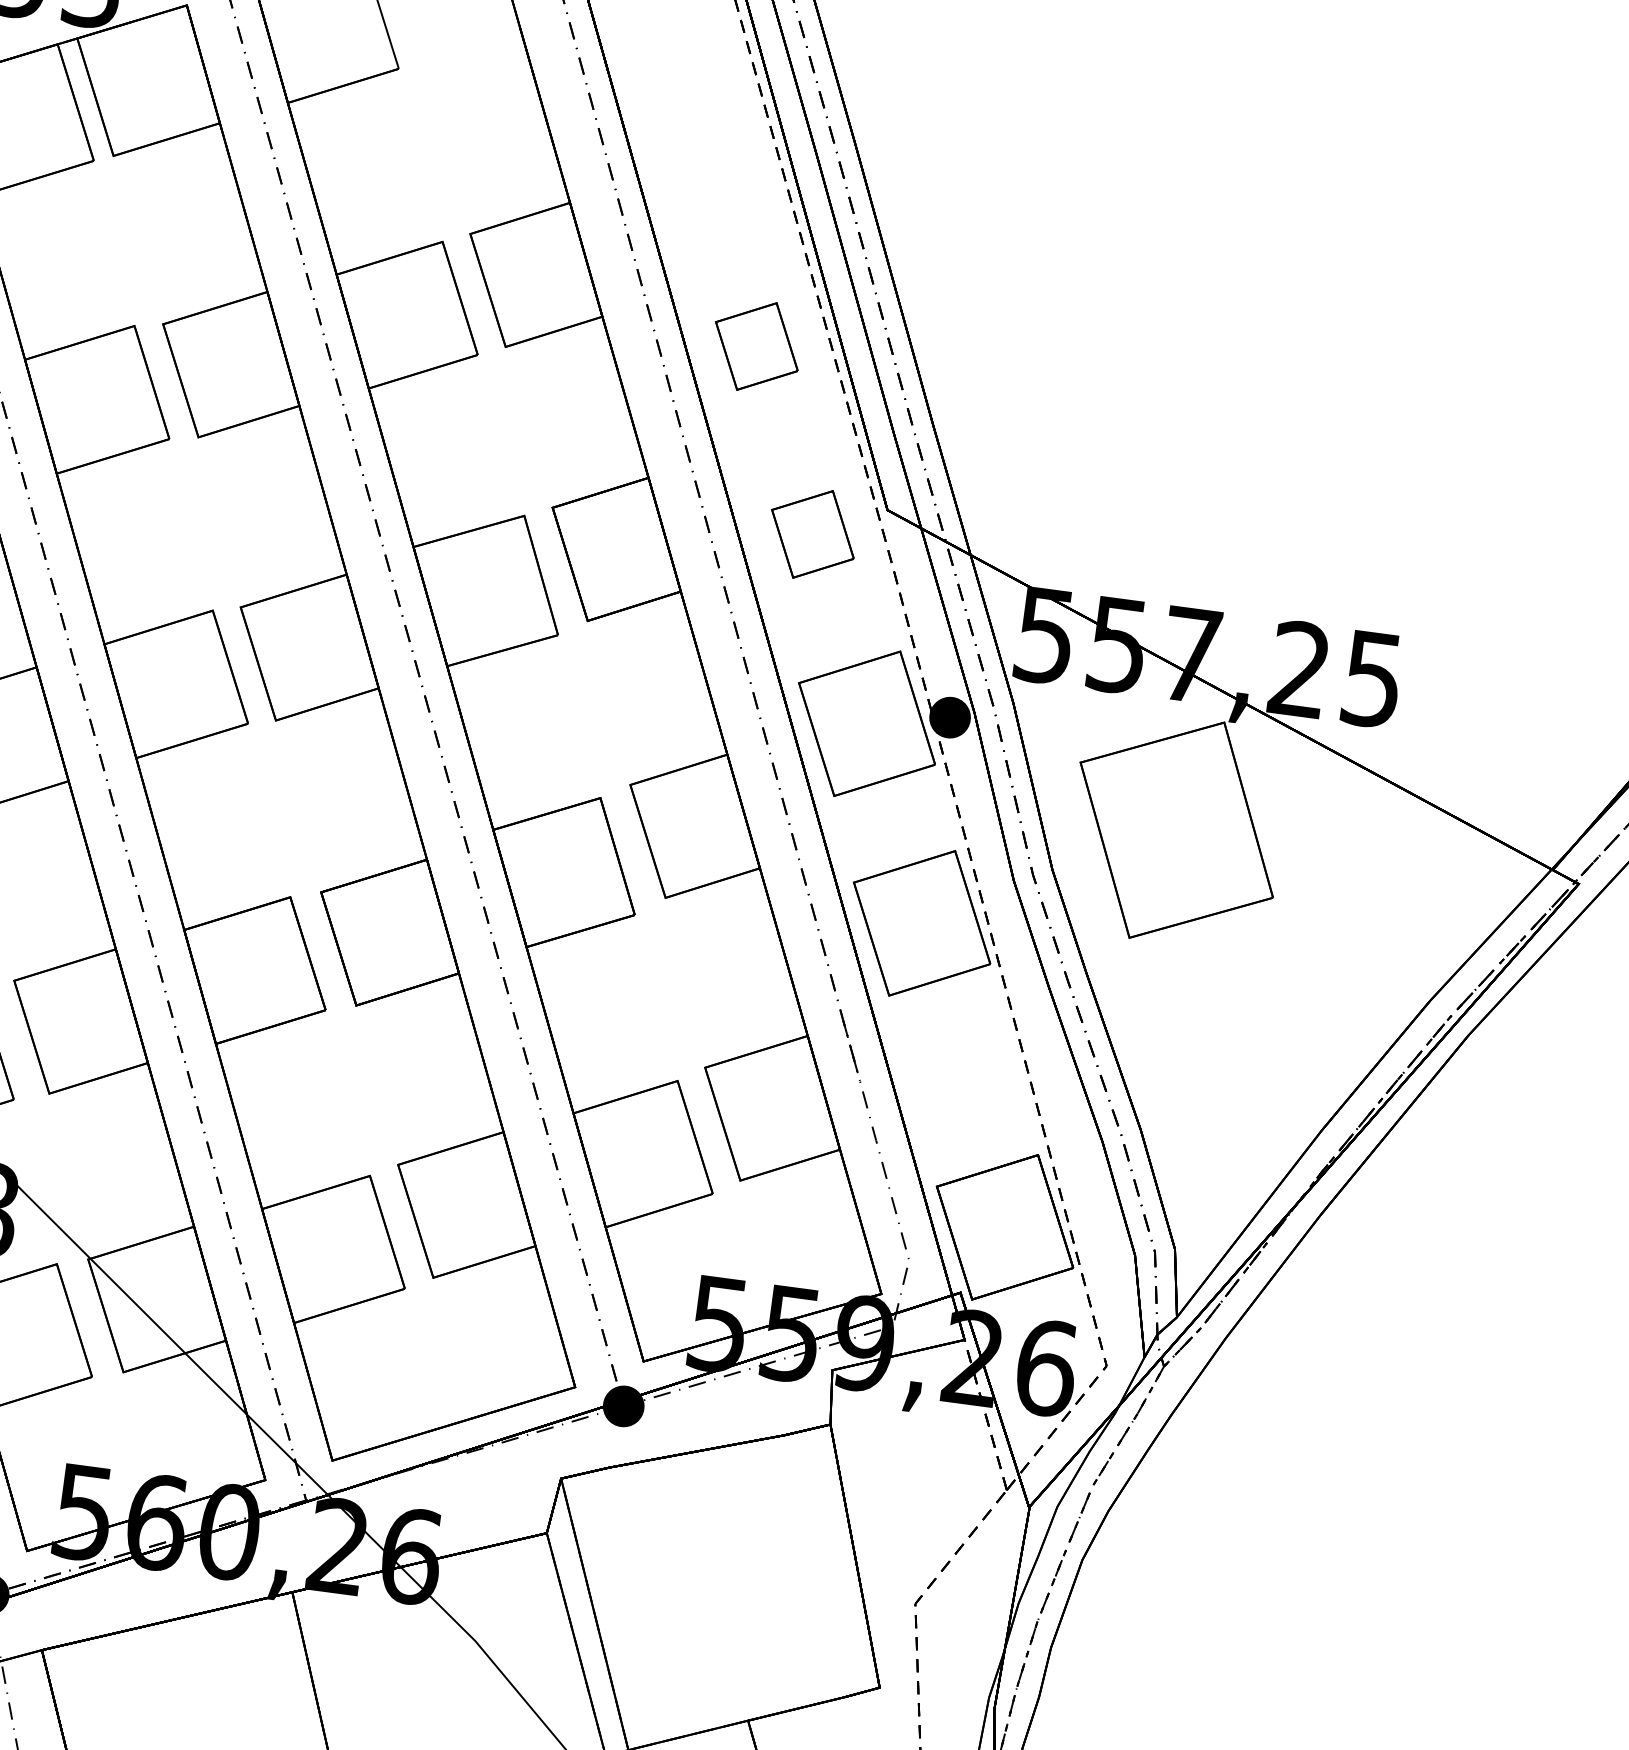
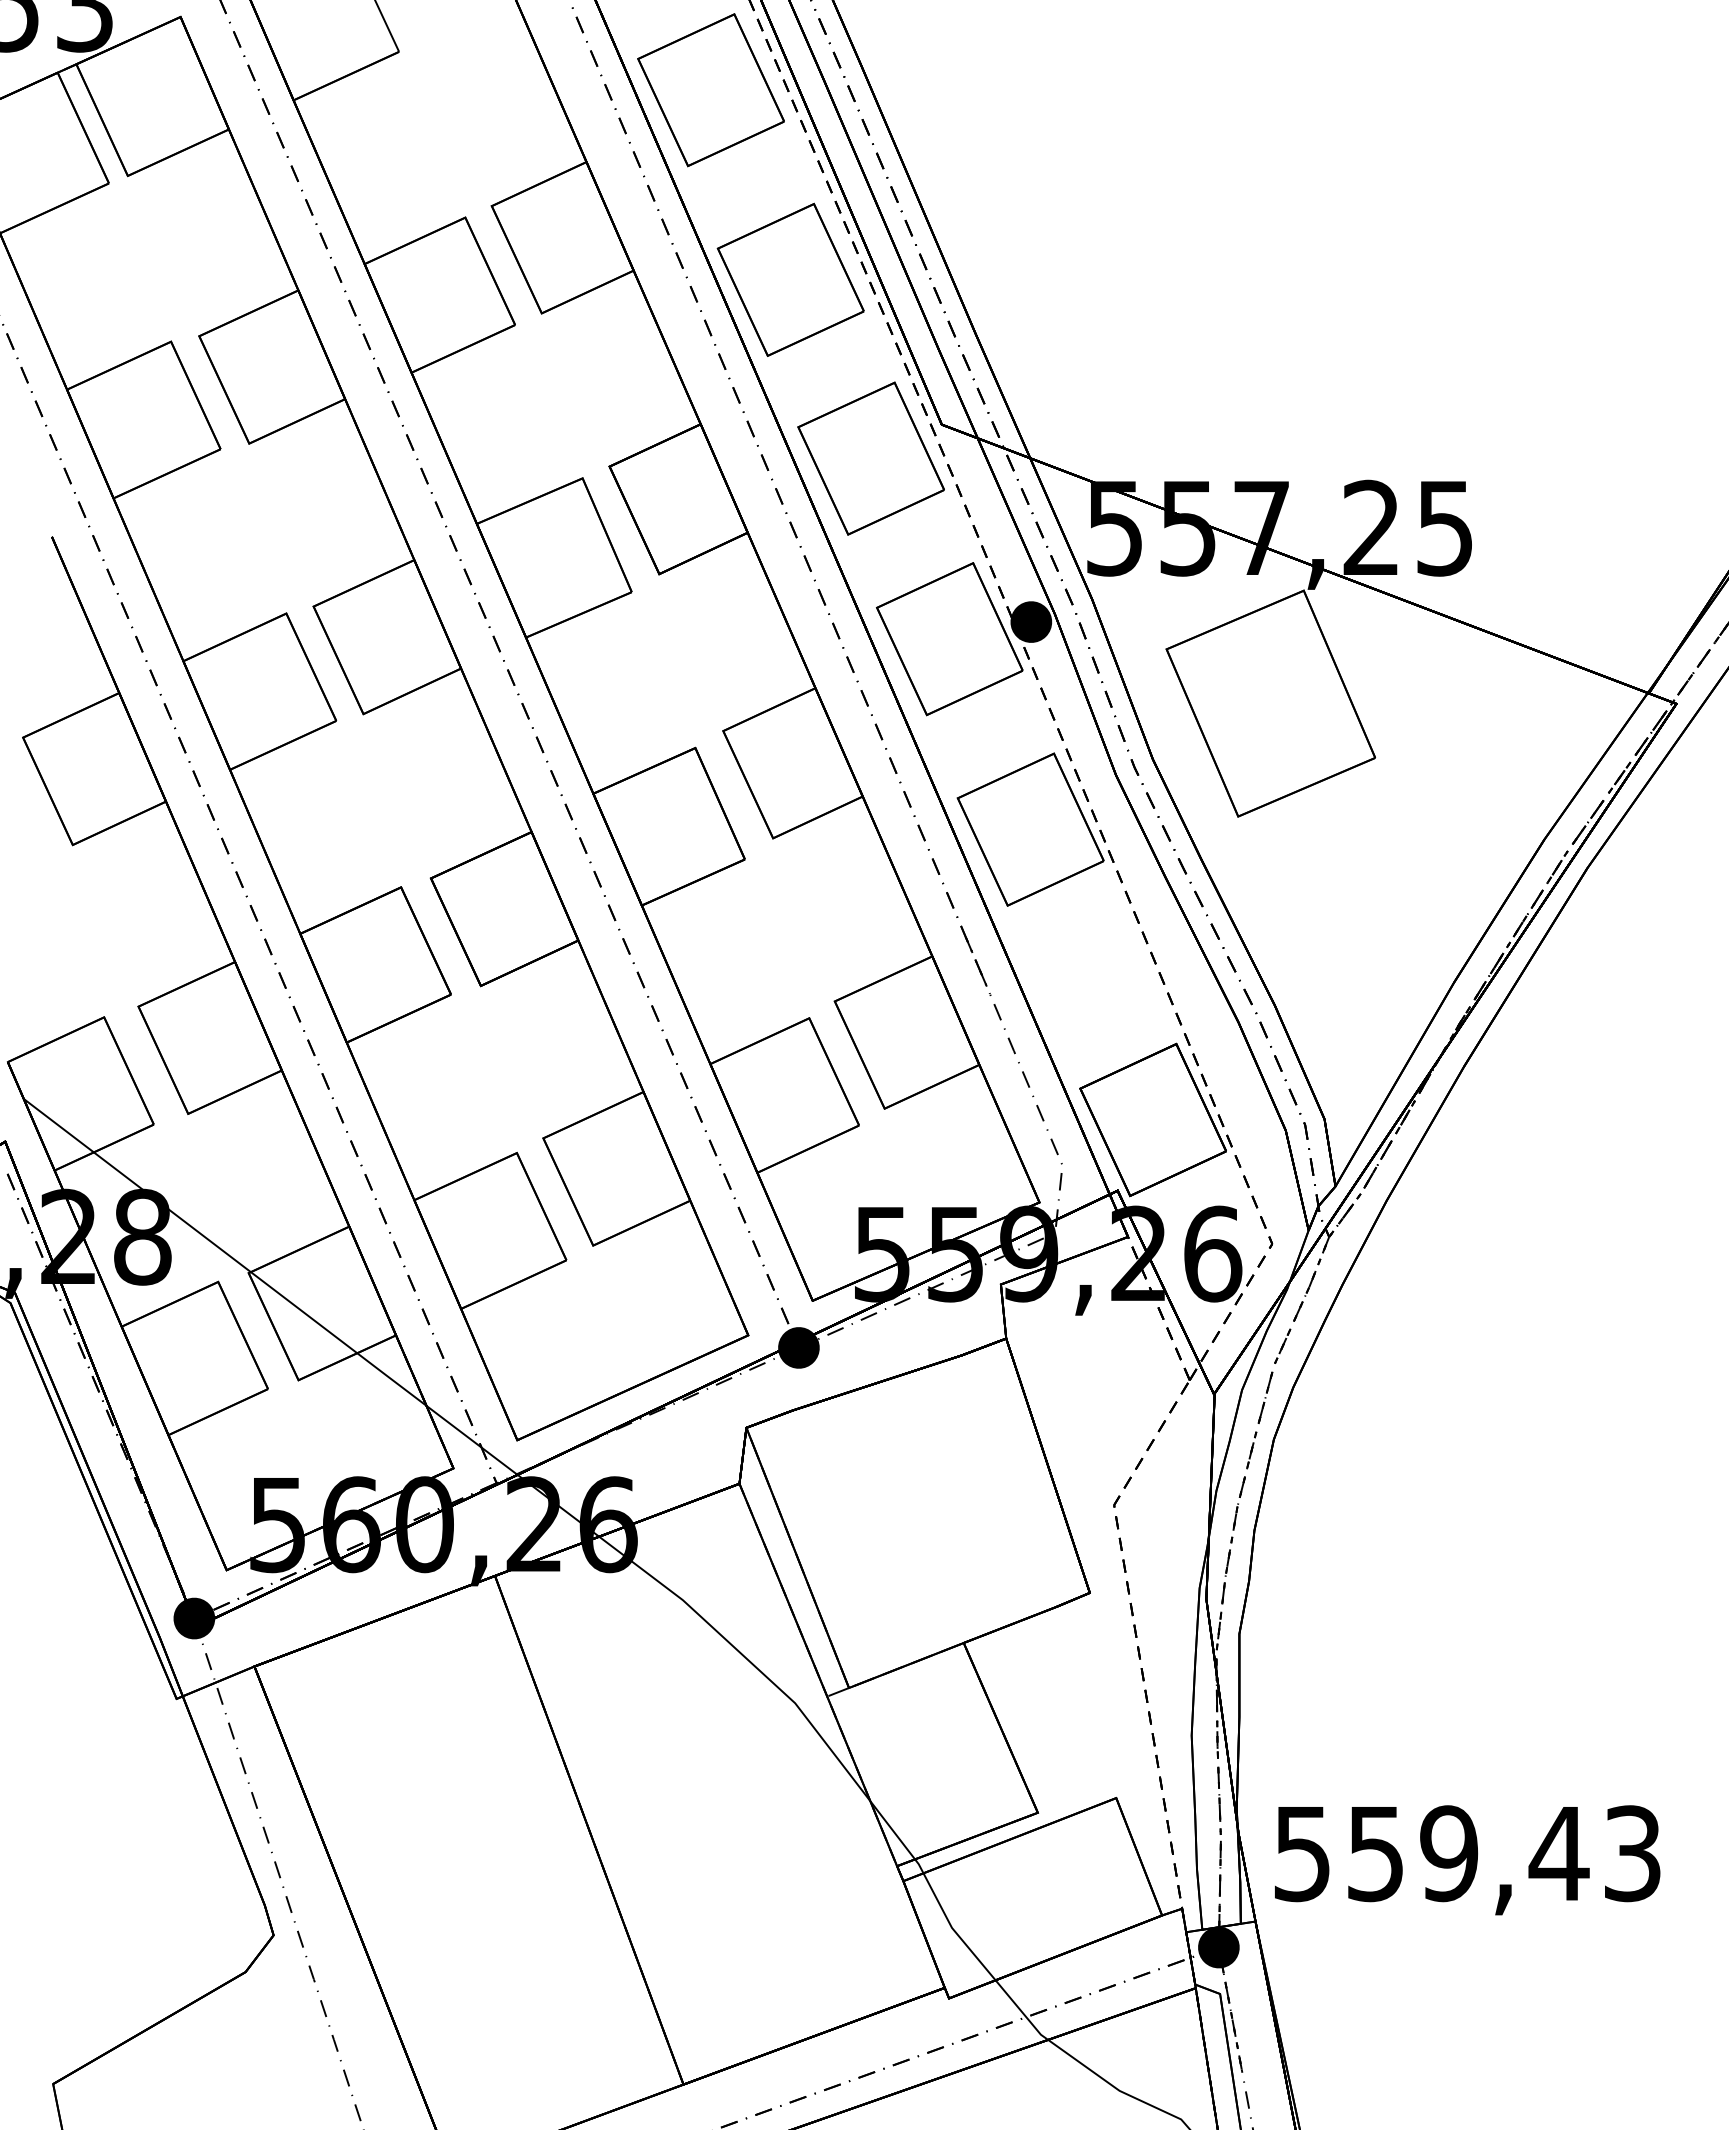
part: (702, 148) -> (710, 90), added
part: (756, 346) -> (790, 279), size x1.67
part: (812, 534) -> (870, 458), size x1.67

